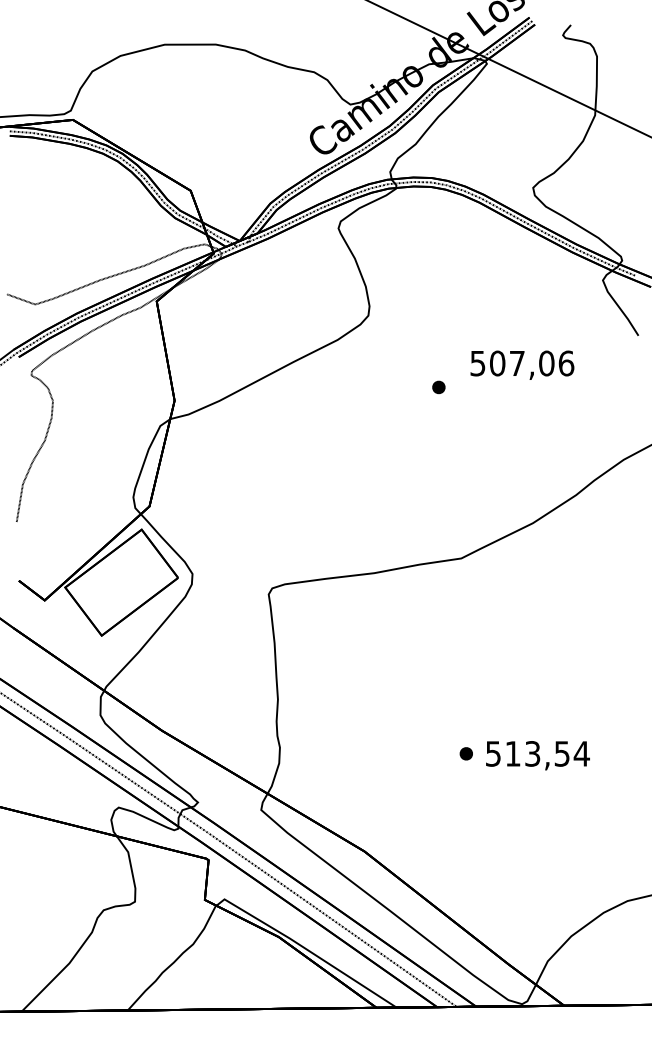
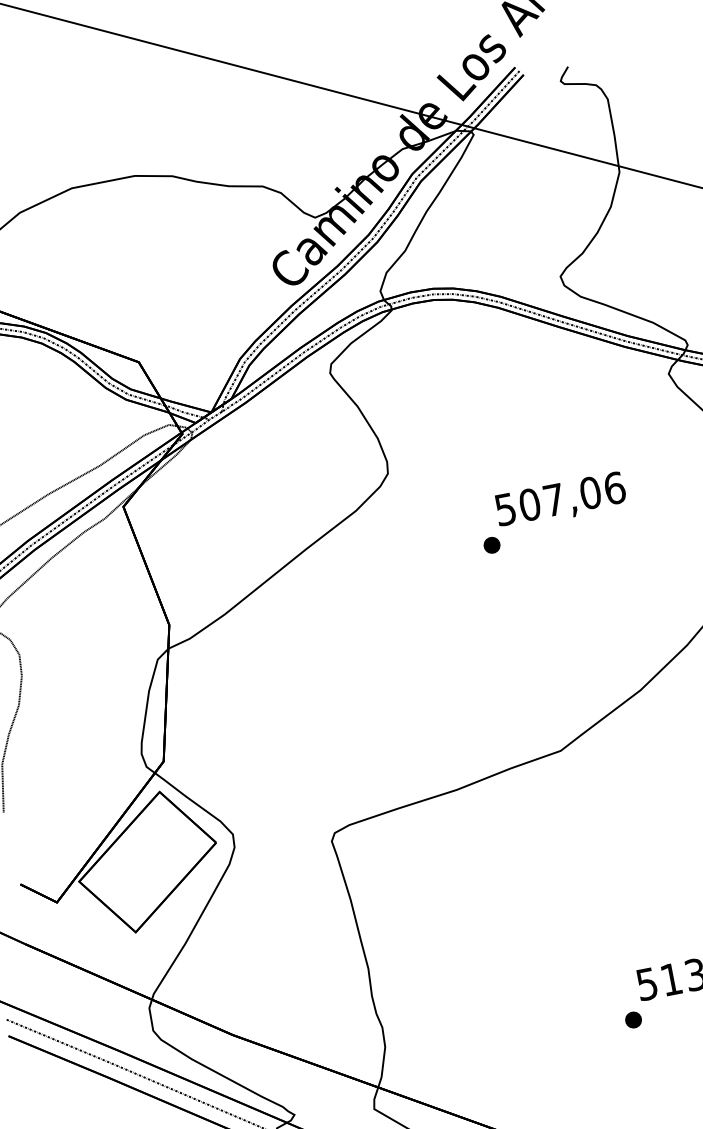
text: (522, 364) -> (560, 500), moved
part: (465, 753) -> (632, 1019), moved

